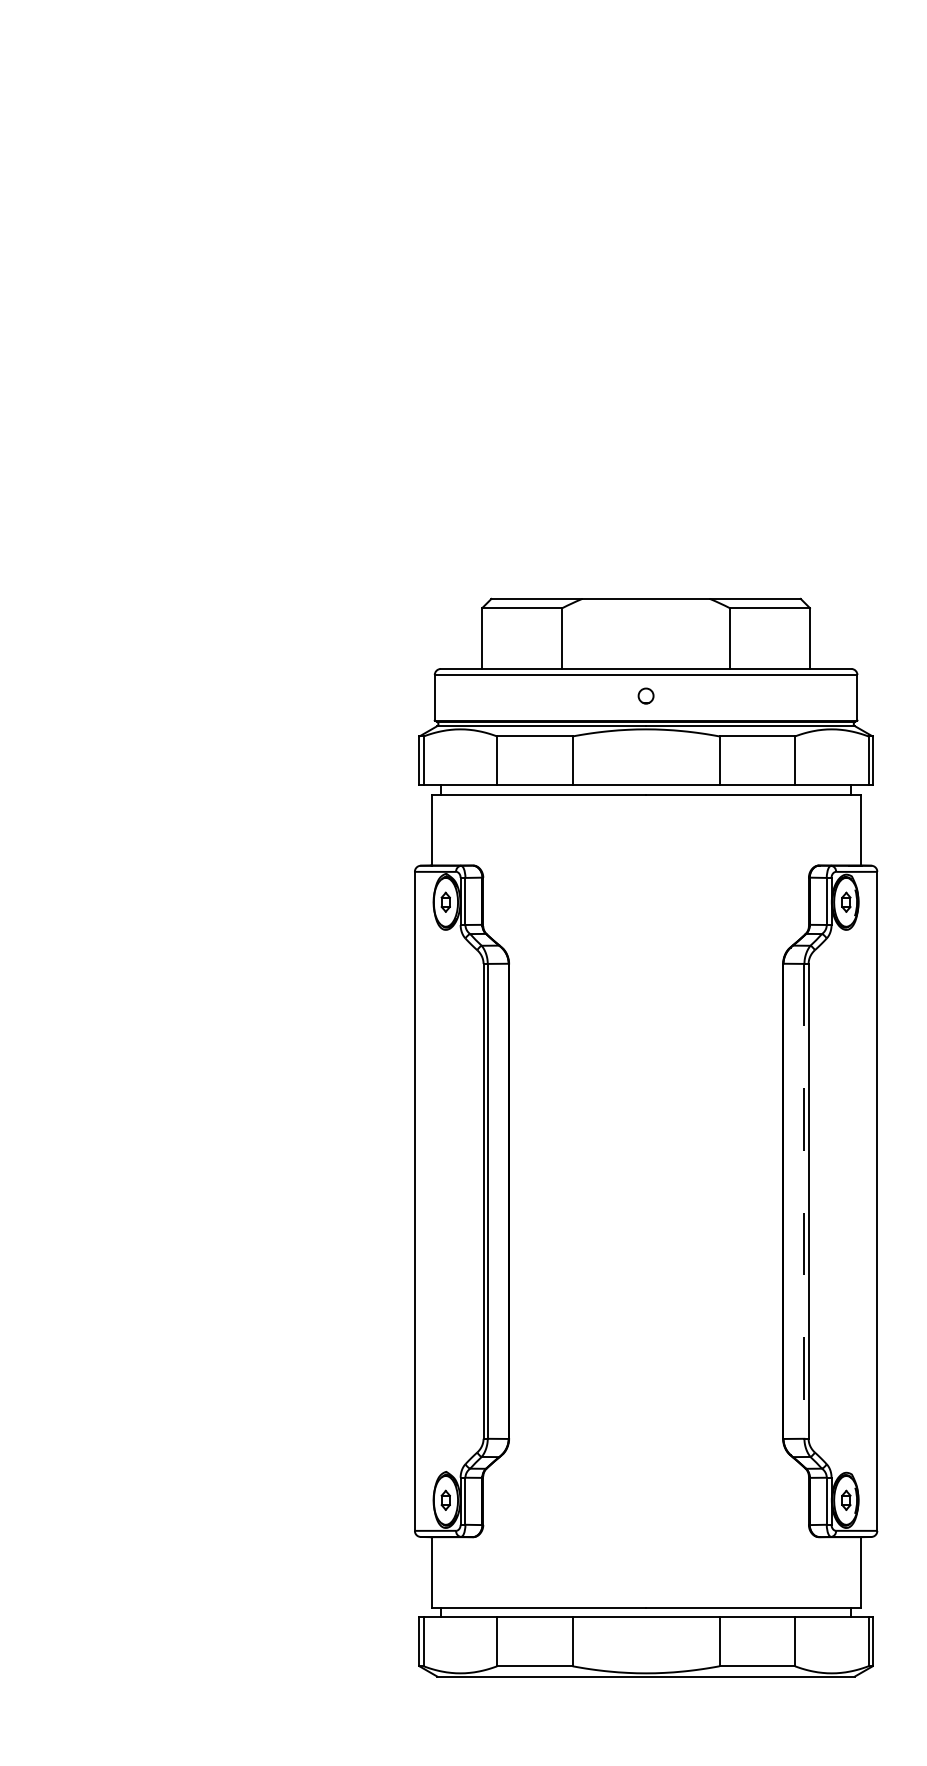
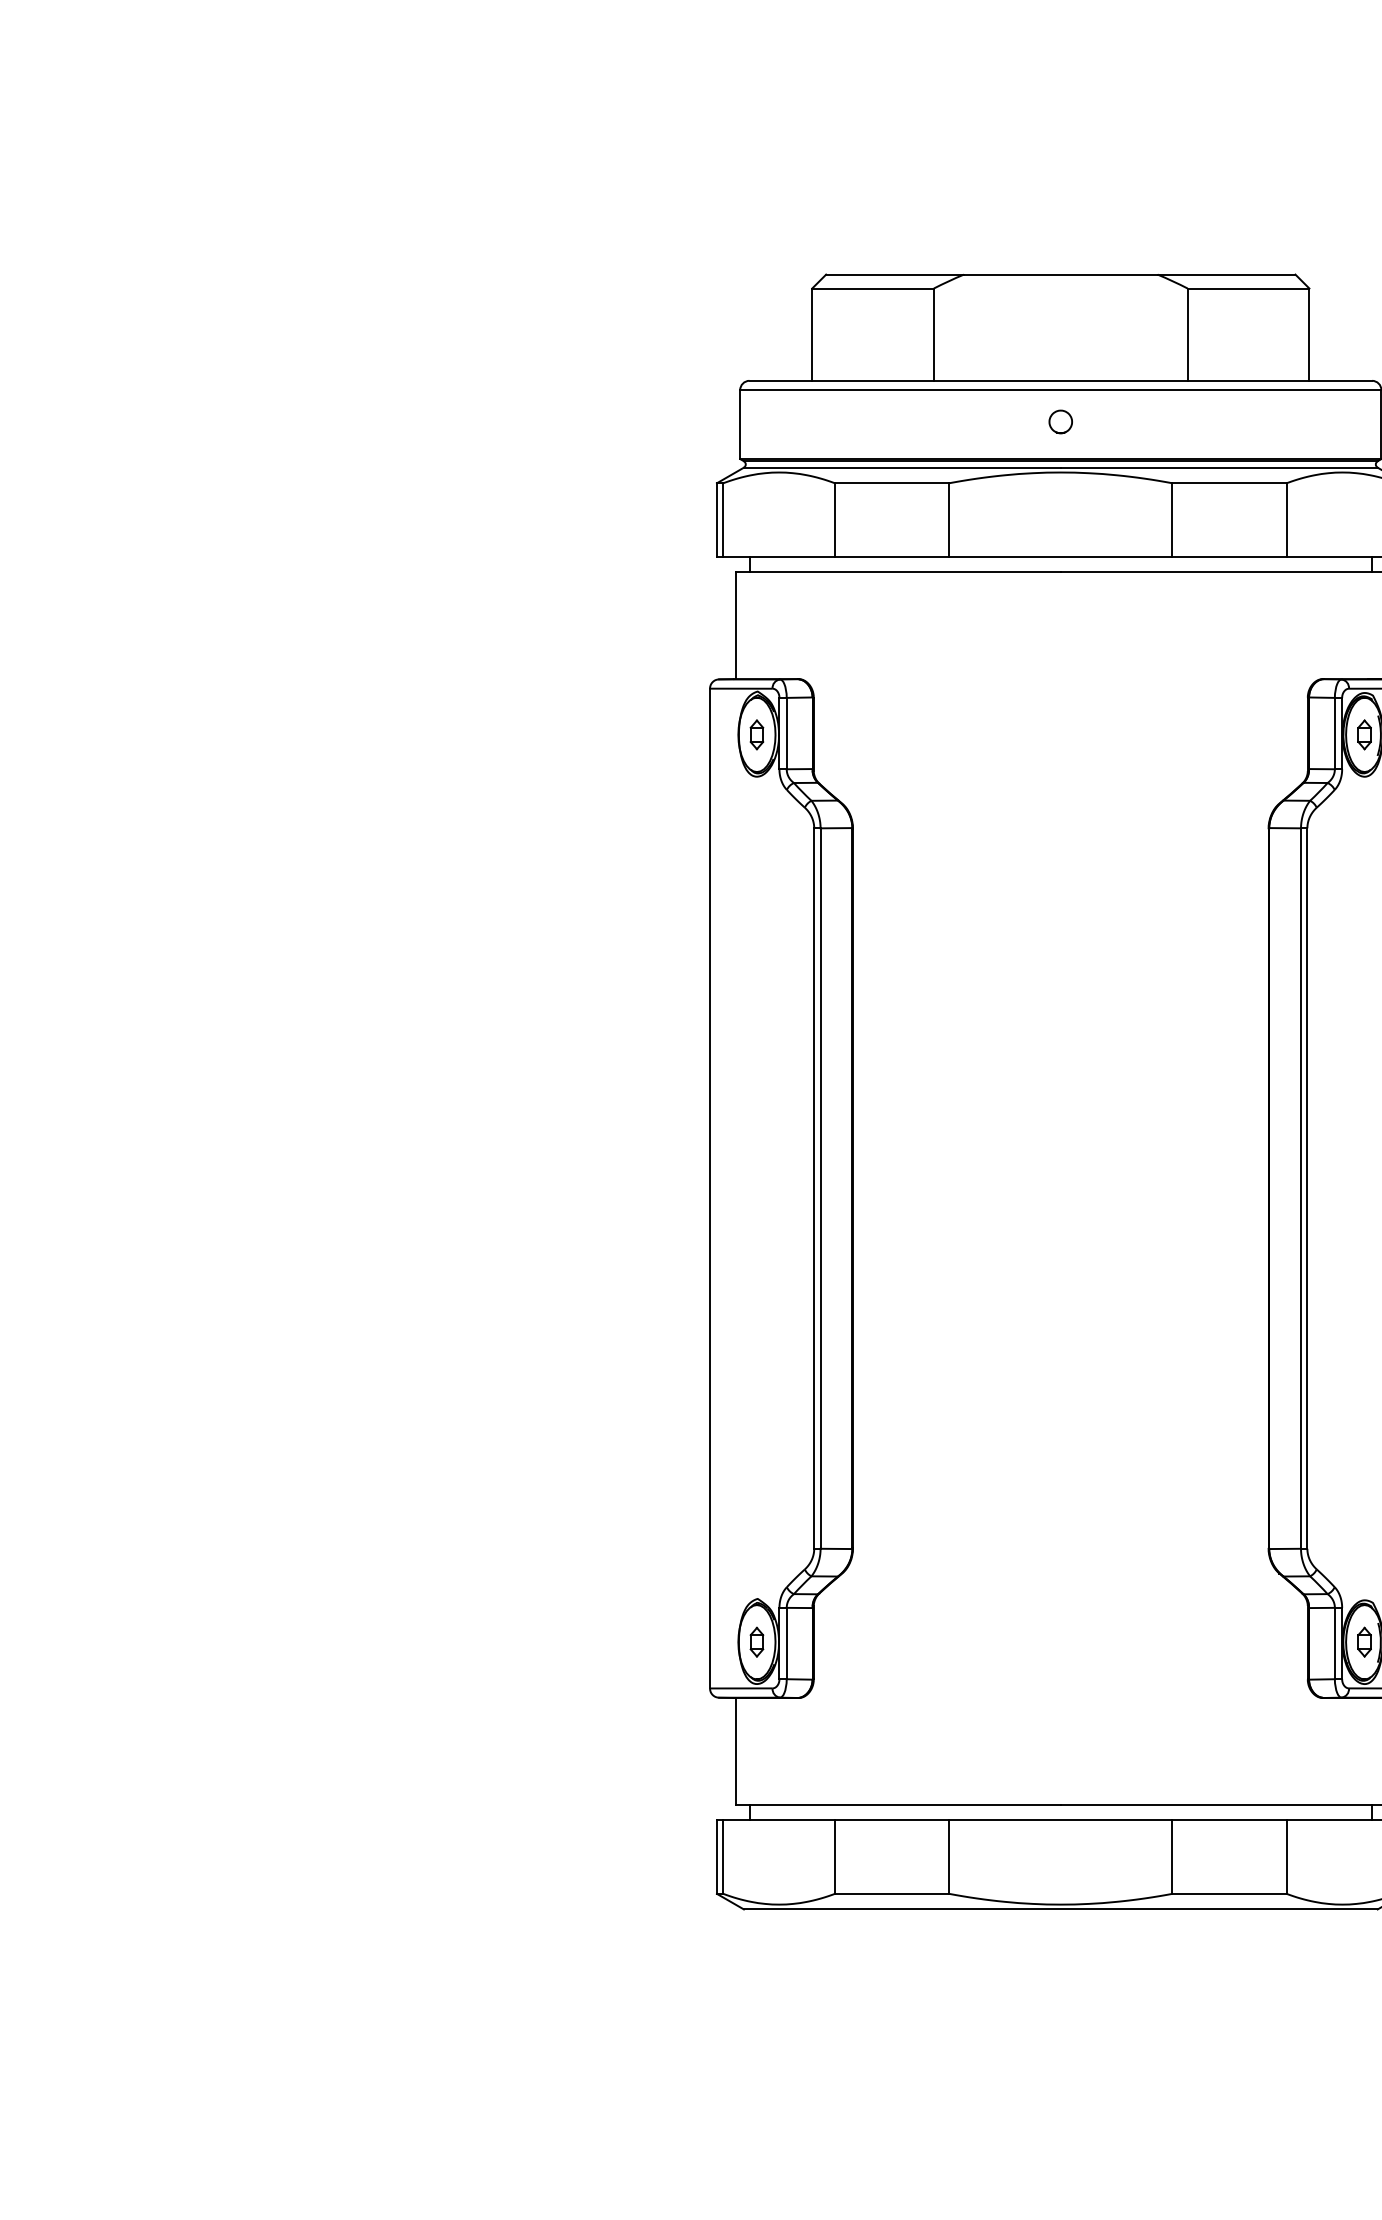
line: (804, 1201) -> (1301, 1188), dashed -> solid

